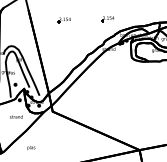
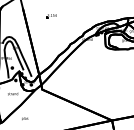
part: (107, 19) -> (86, 15), removed

